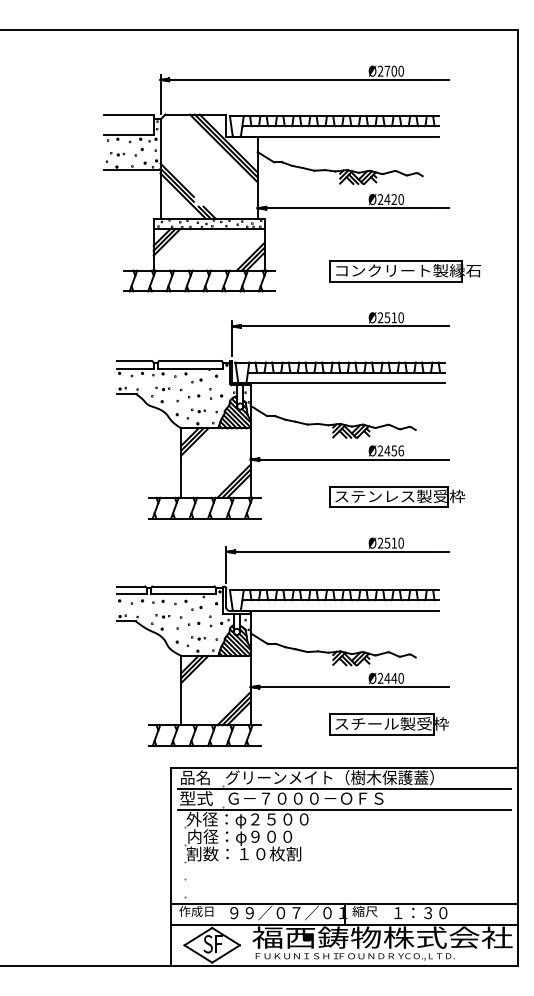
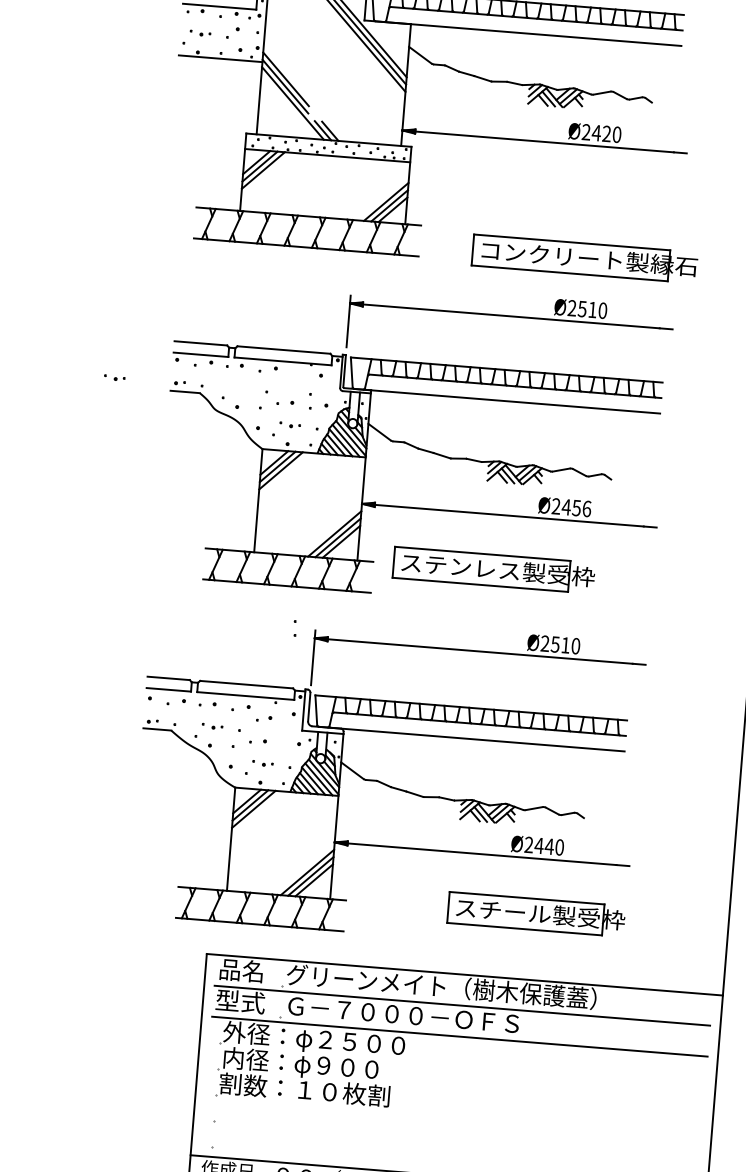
part: (404, 271) -> (583, 259), moved
part: (196, 380) -> (290, 379), removed
part: (162, 388) -> (114, 377), moved
part: (397, 496) -> (494, 569), moved
part: (210, 621) -> (294, 628), moved

